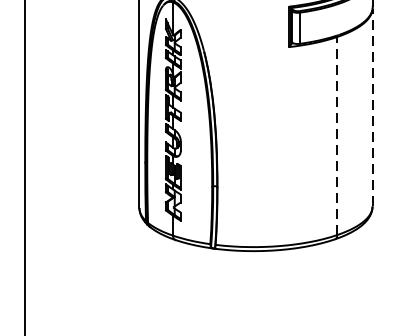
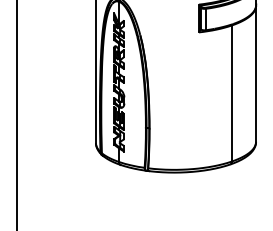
line: (373, 108) -> (256, 74), dashed -> solid
line: (336, 135) -> (231, 93), dashed -> solid

